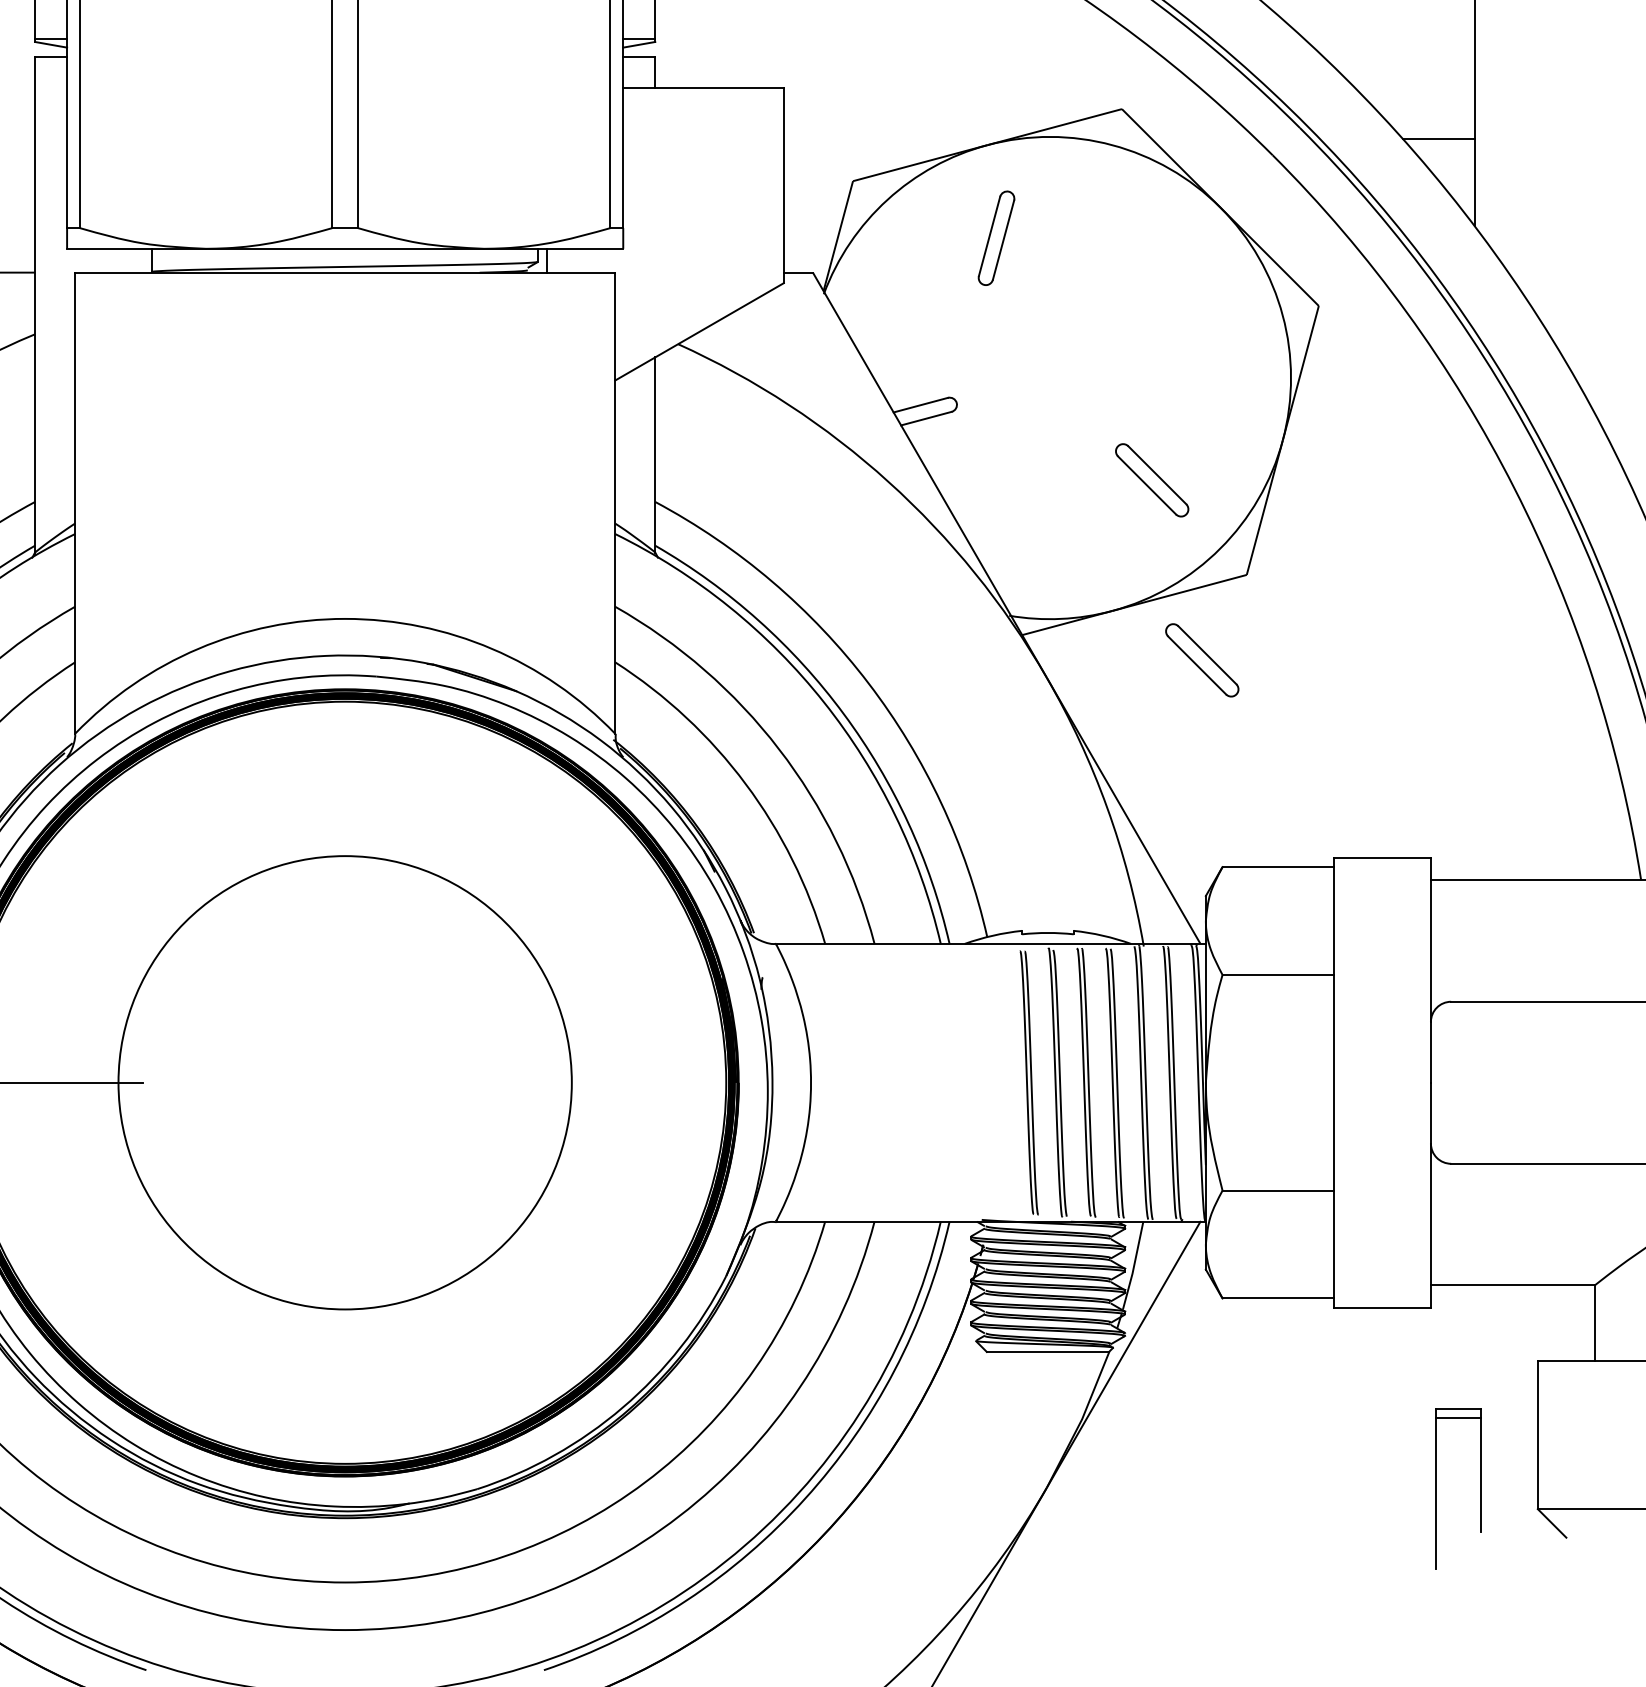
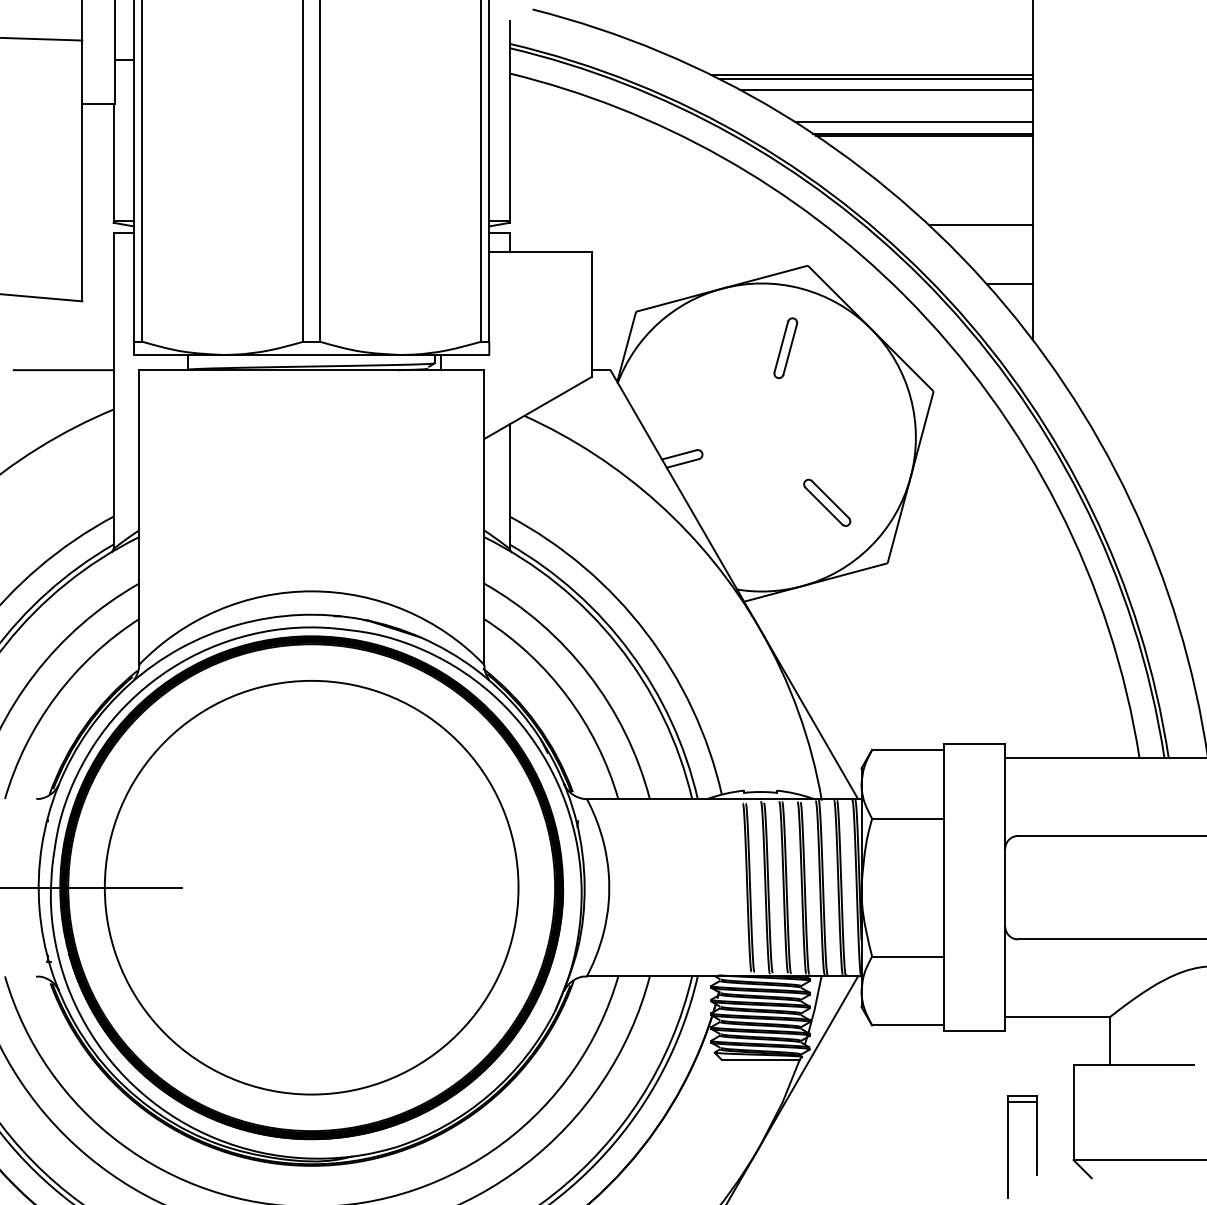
line: (1393, 46) -> (981, 225), added
part: (996, 237) -> (785, 347), moved
part: (1202, 659) -> (859, 617), removed
circle: (344, 1082) -> (311, 887), size x1.43

